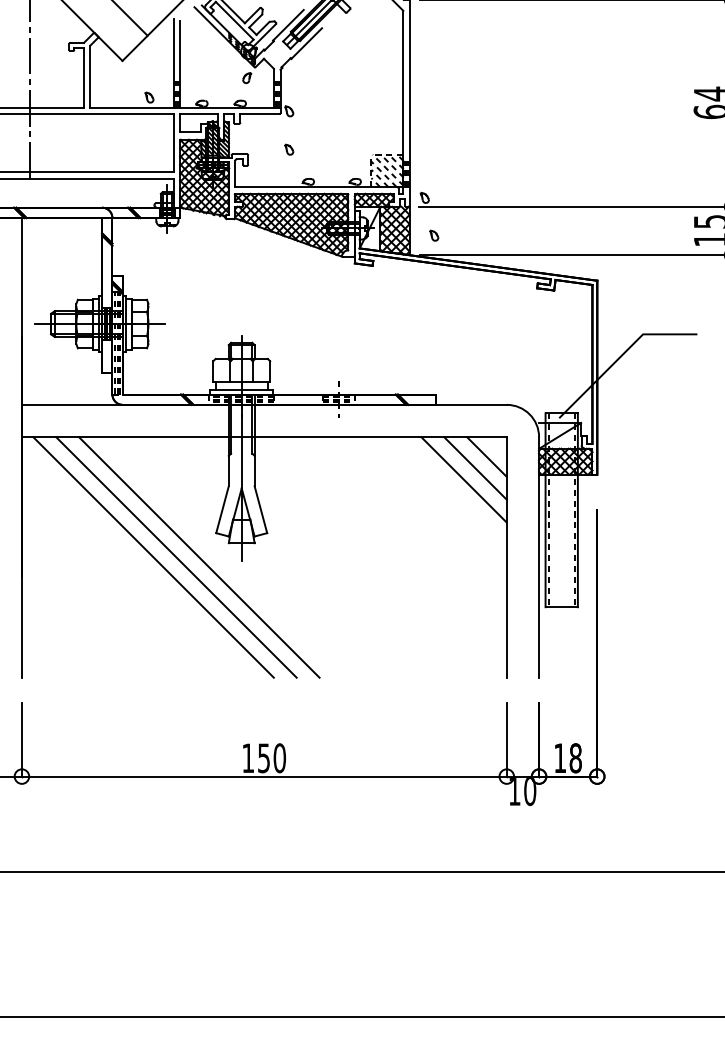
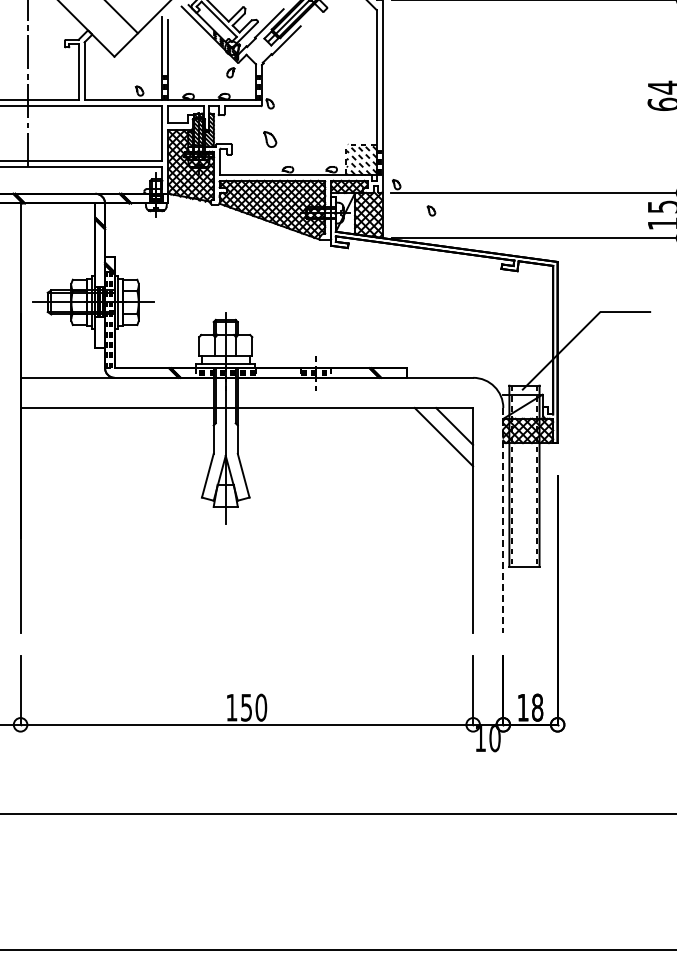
part: (288, 149) -> (269, 139), size x1.6
part: (434, 235) -> (431, 210), moved
line: (464, 479) -> (433, 447), removed
line: (153, 557) -> (143, 520), removed
line: (176, 557) -> (164, 520), removed
line: (198, 557) -> (185, 520), removed
line: (539, 557) -> (503, 520), solid -> dashed

